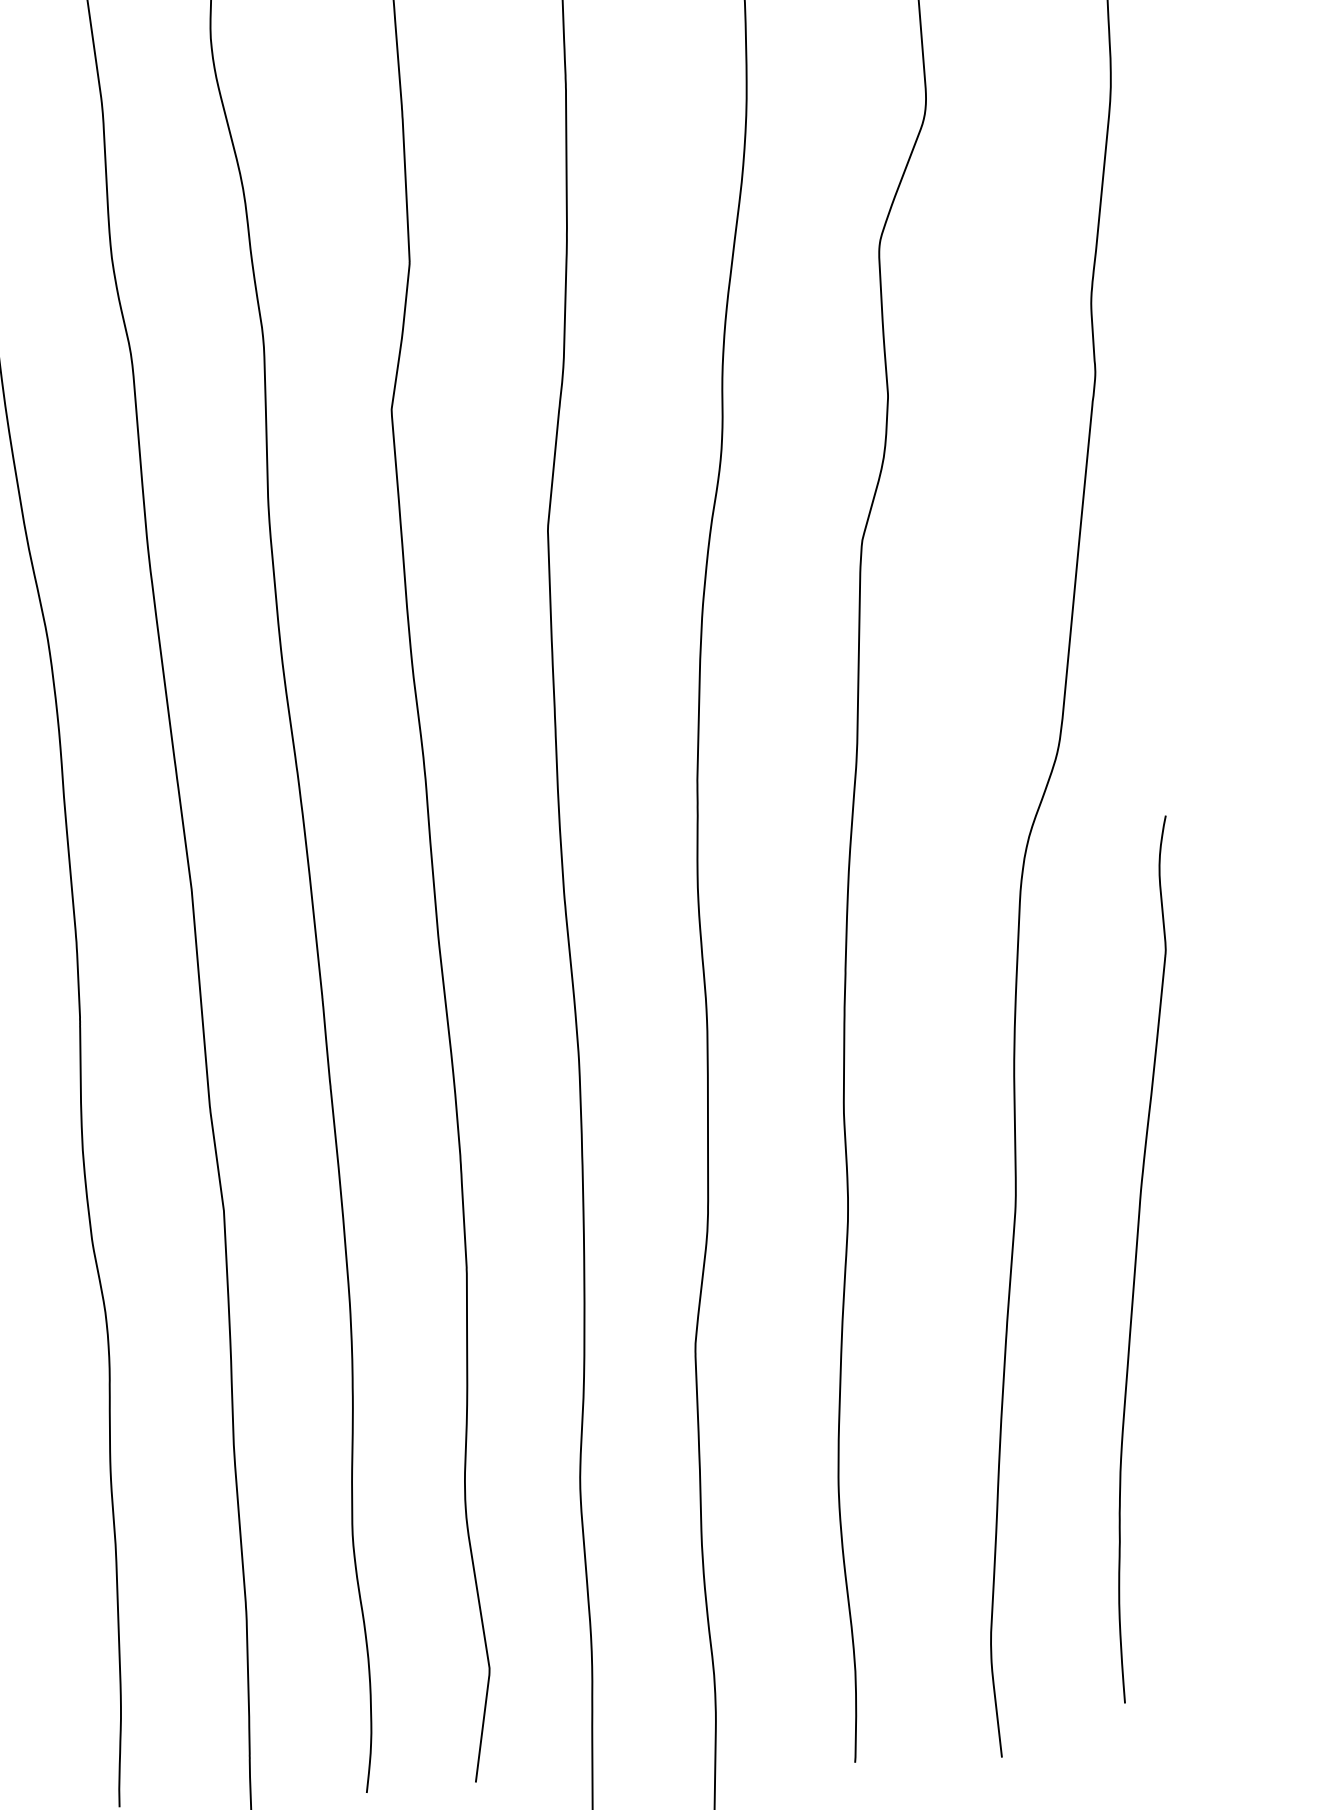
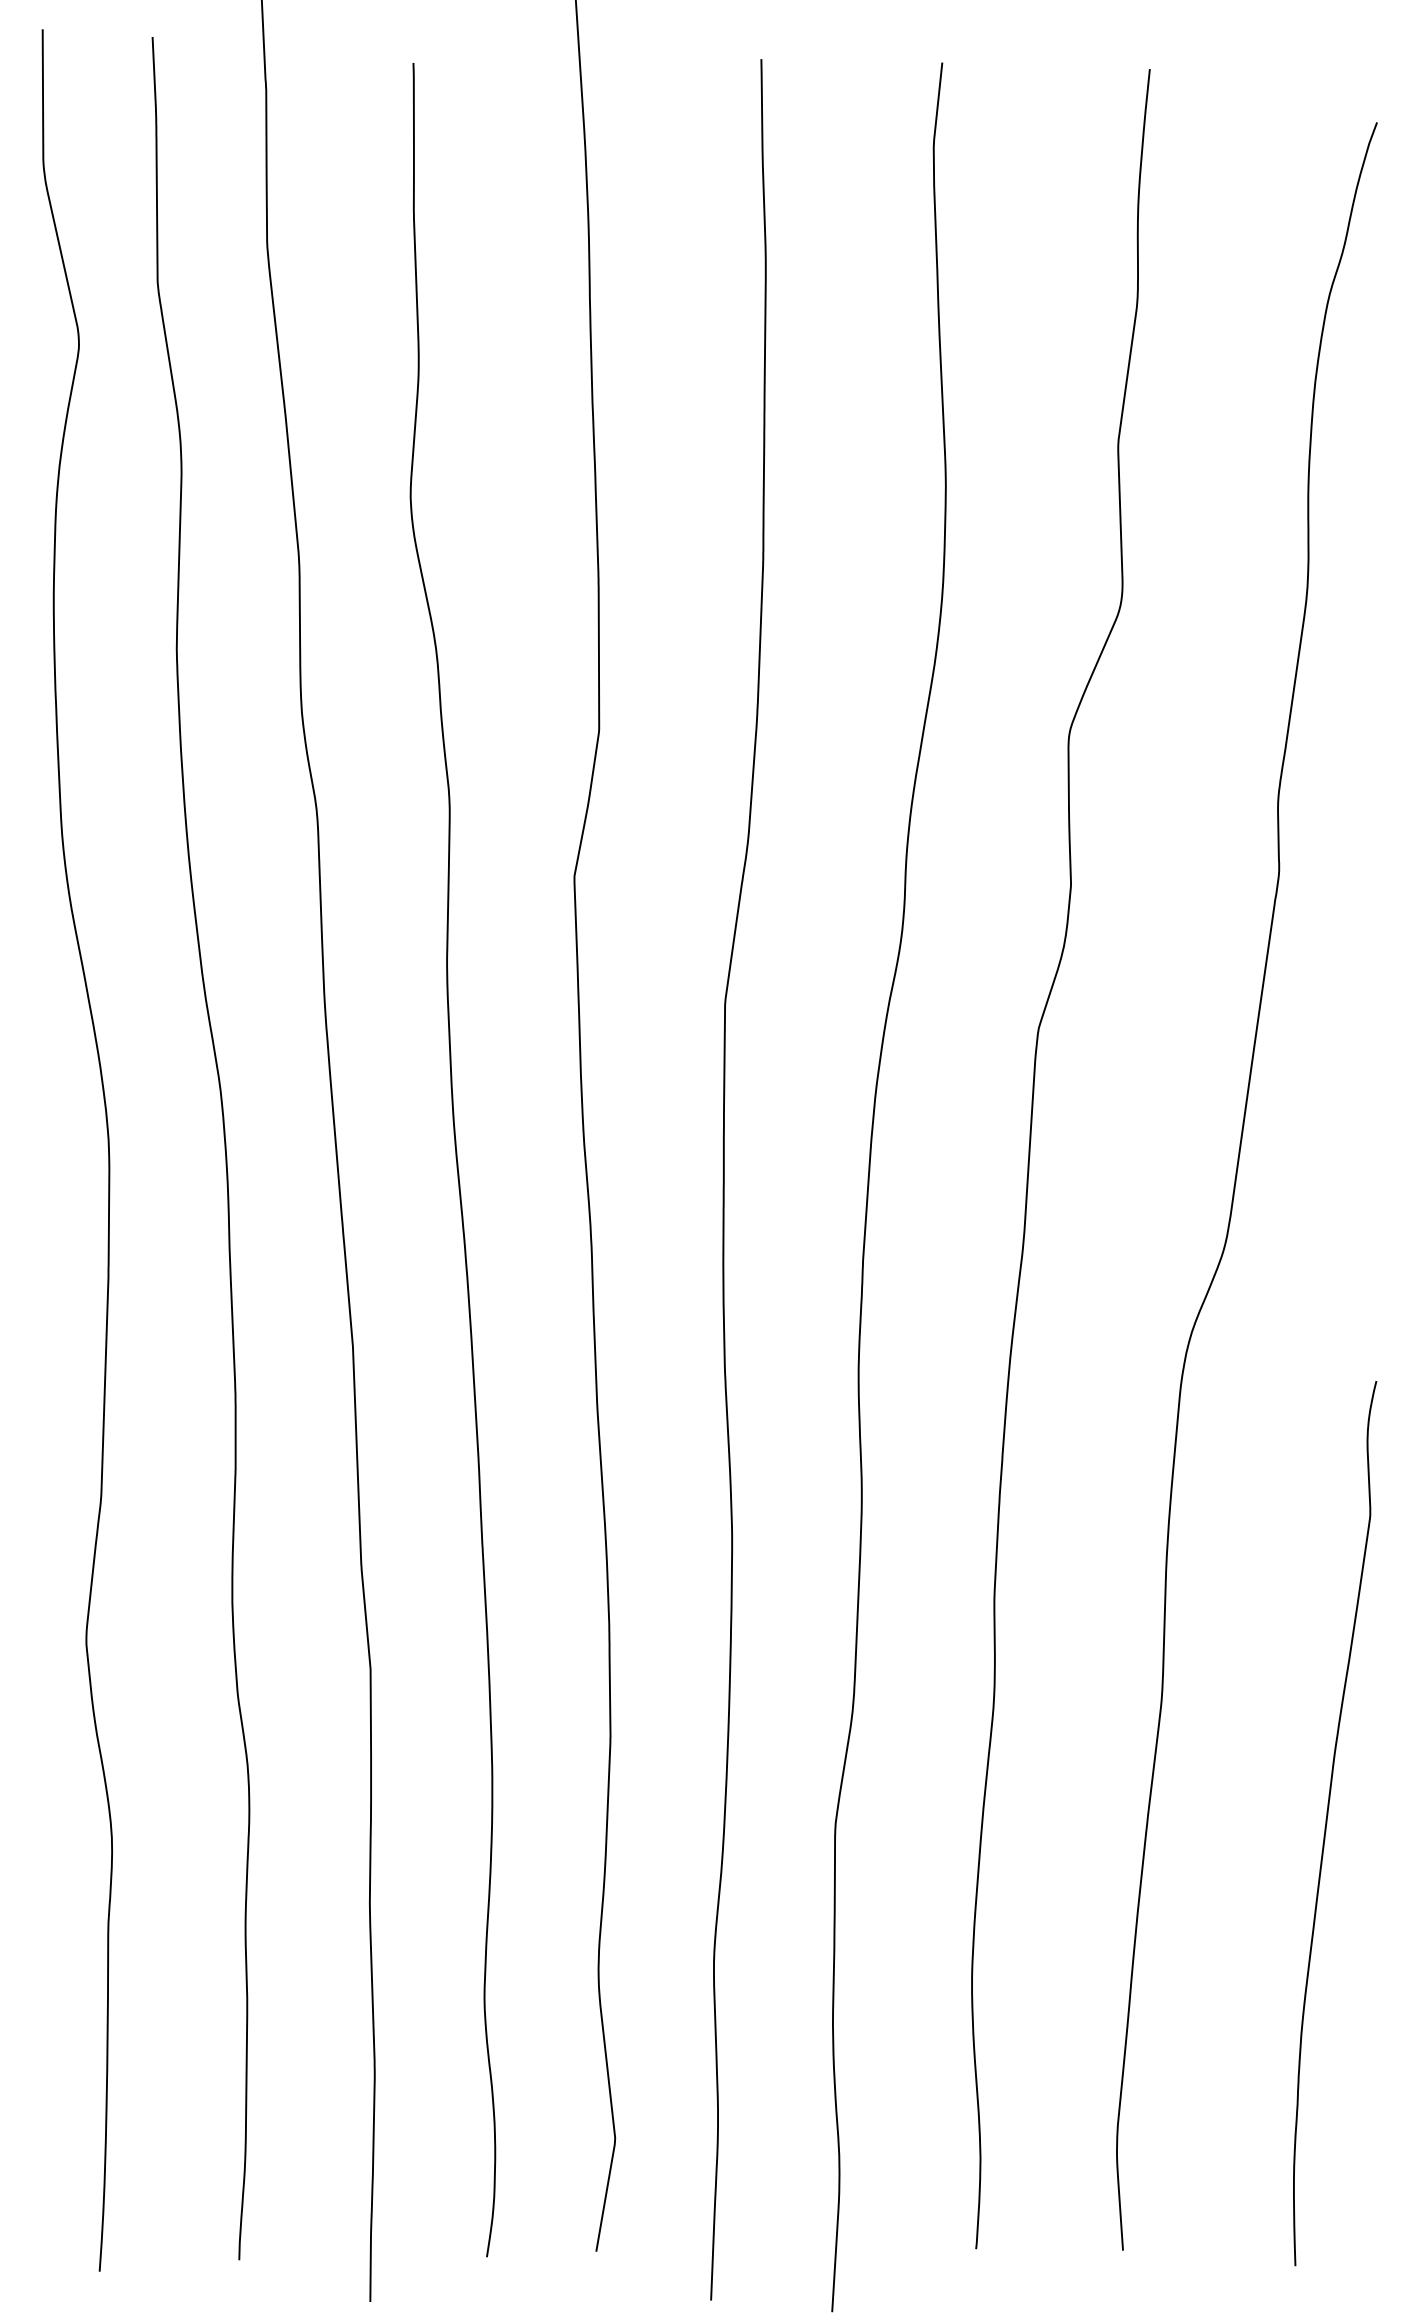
curve: (1137, 1259) -> (1327, 1823), moved

